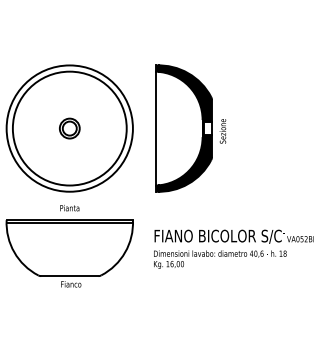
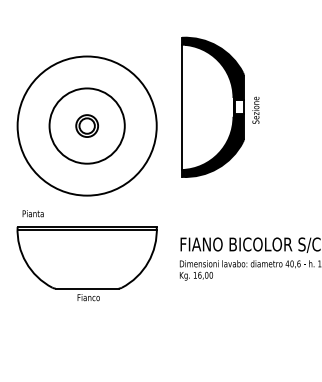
circle: (69, 128) -> (86, 125), size x0.6
part: (190, 128) -> (220, 107), moved
text: (69, 208) -> (32, 214), moved

